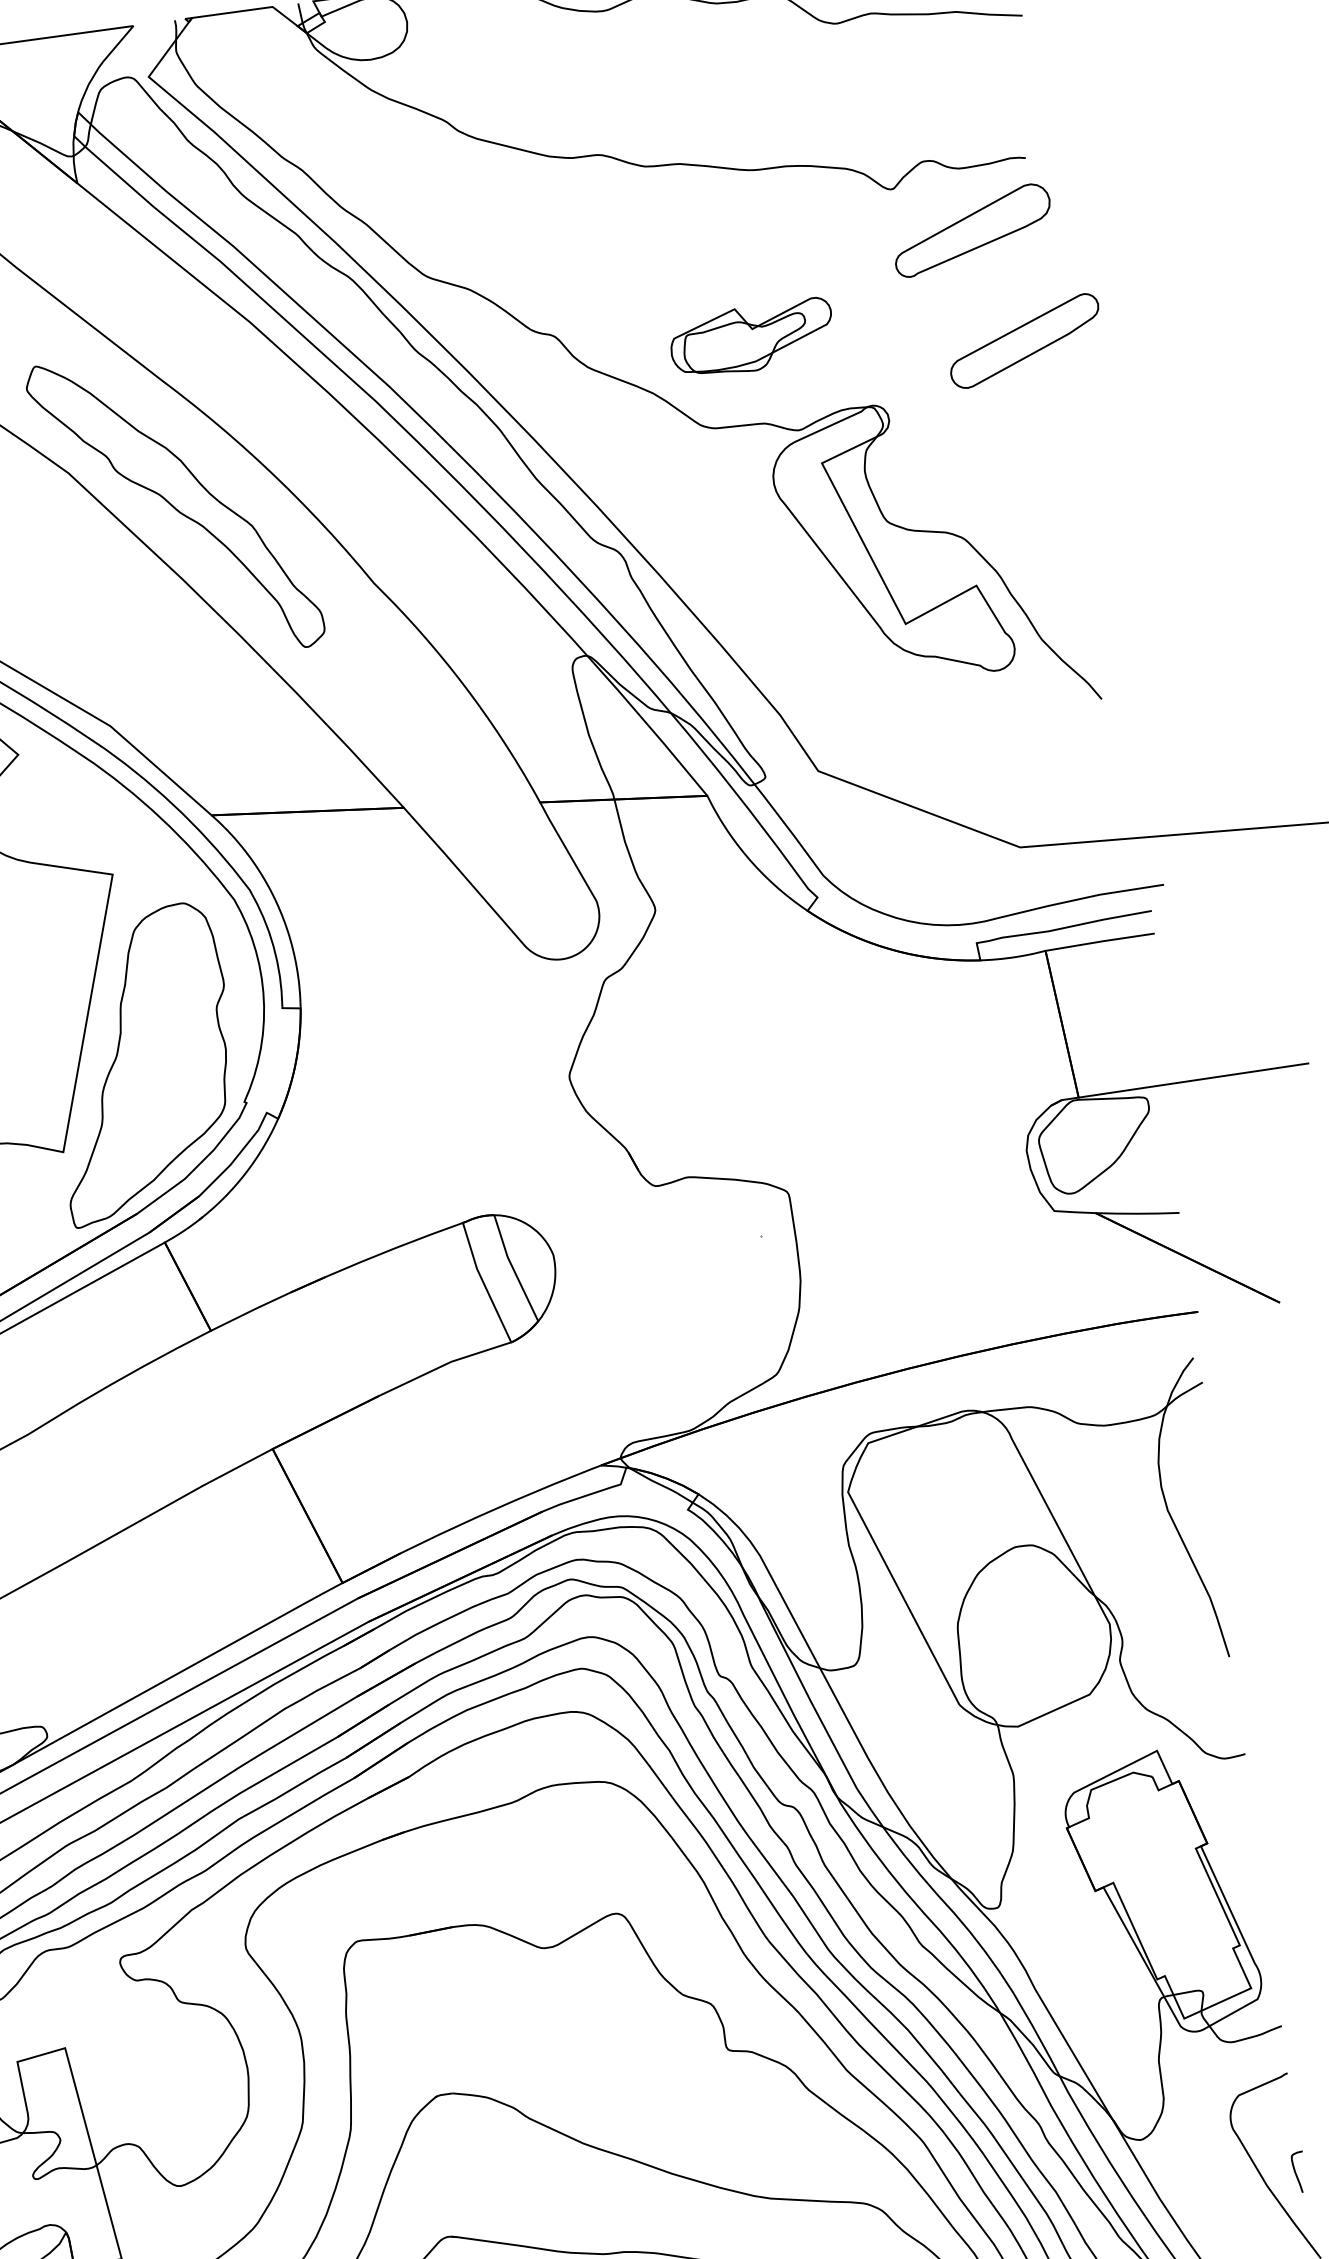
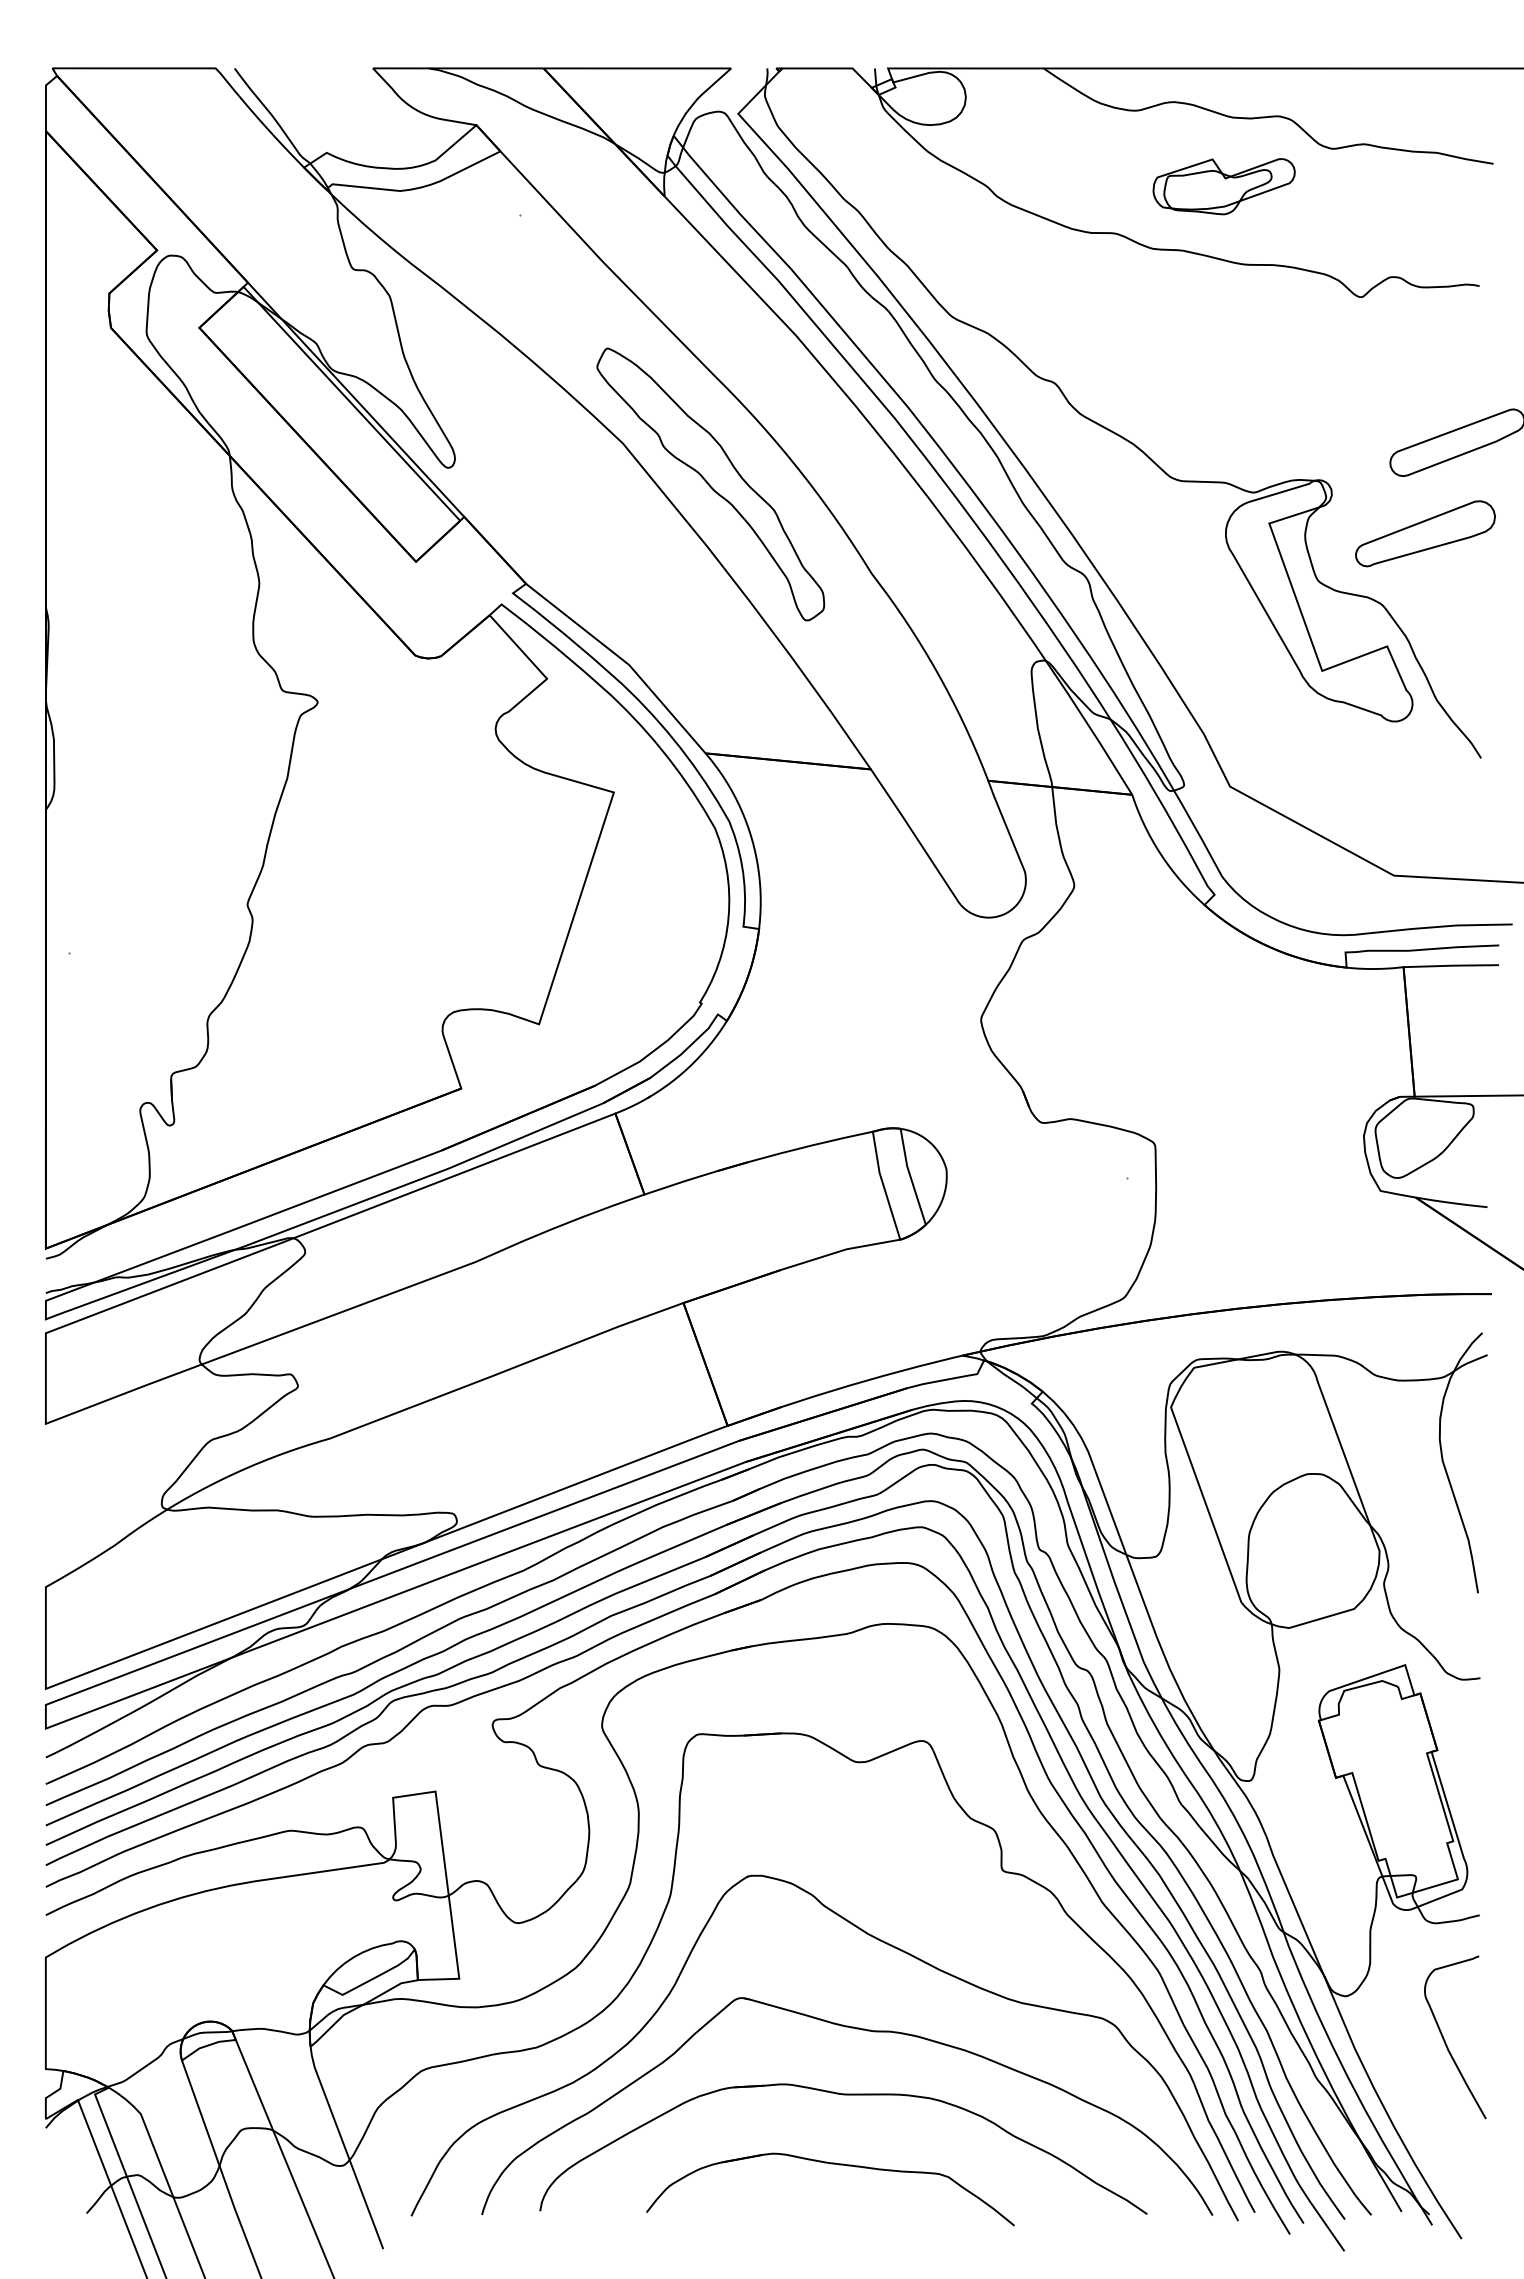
part: (972, 230) -> (1425, 533), moved
part: (751, 338) -> (1223, 186), moved
part: (142, 1063) -> (617, 957), removed
curve: (1296, 2172) -> (1475, 2042), removed

